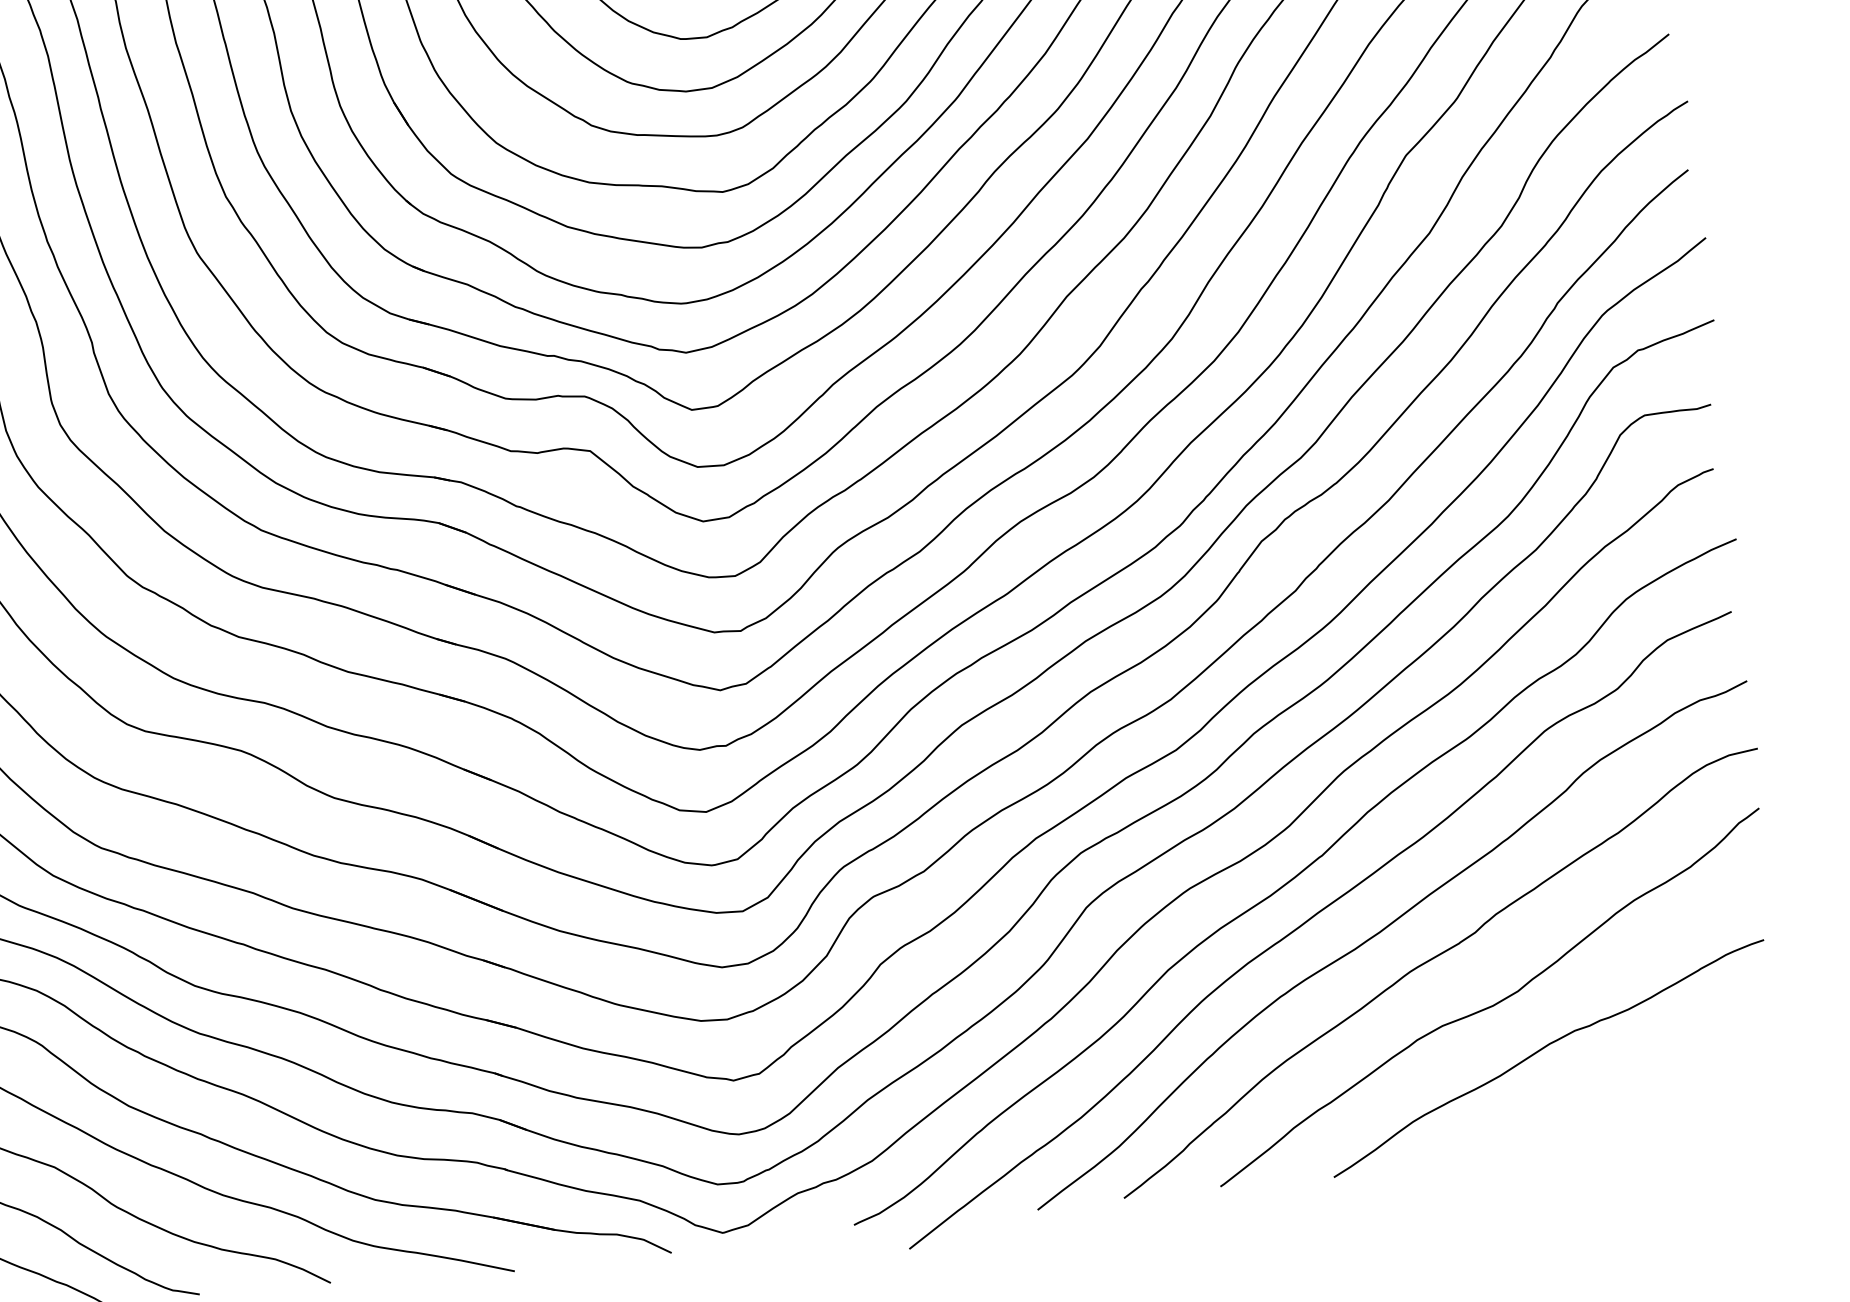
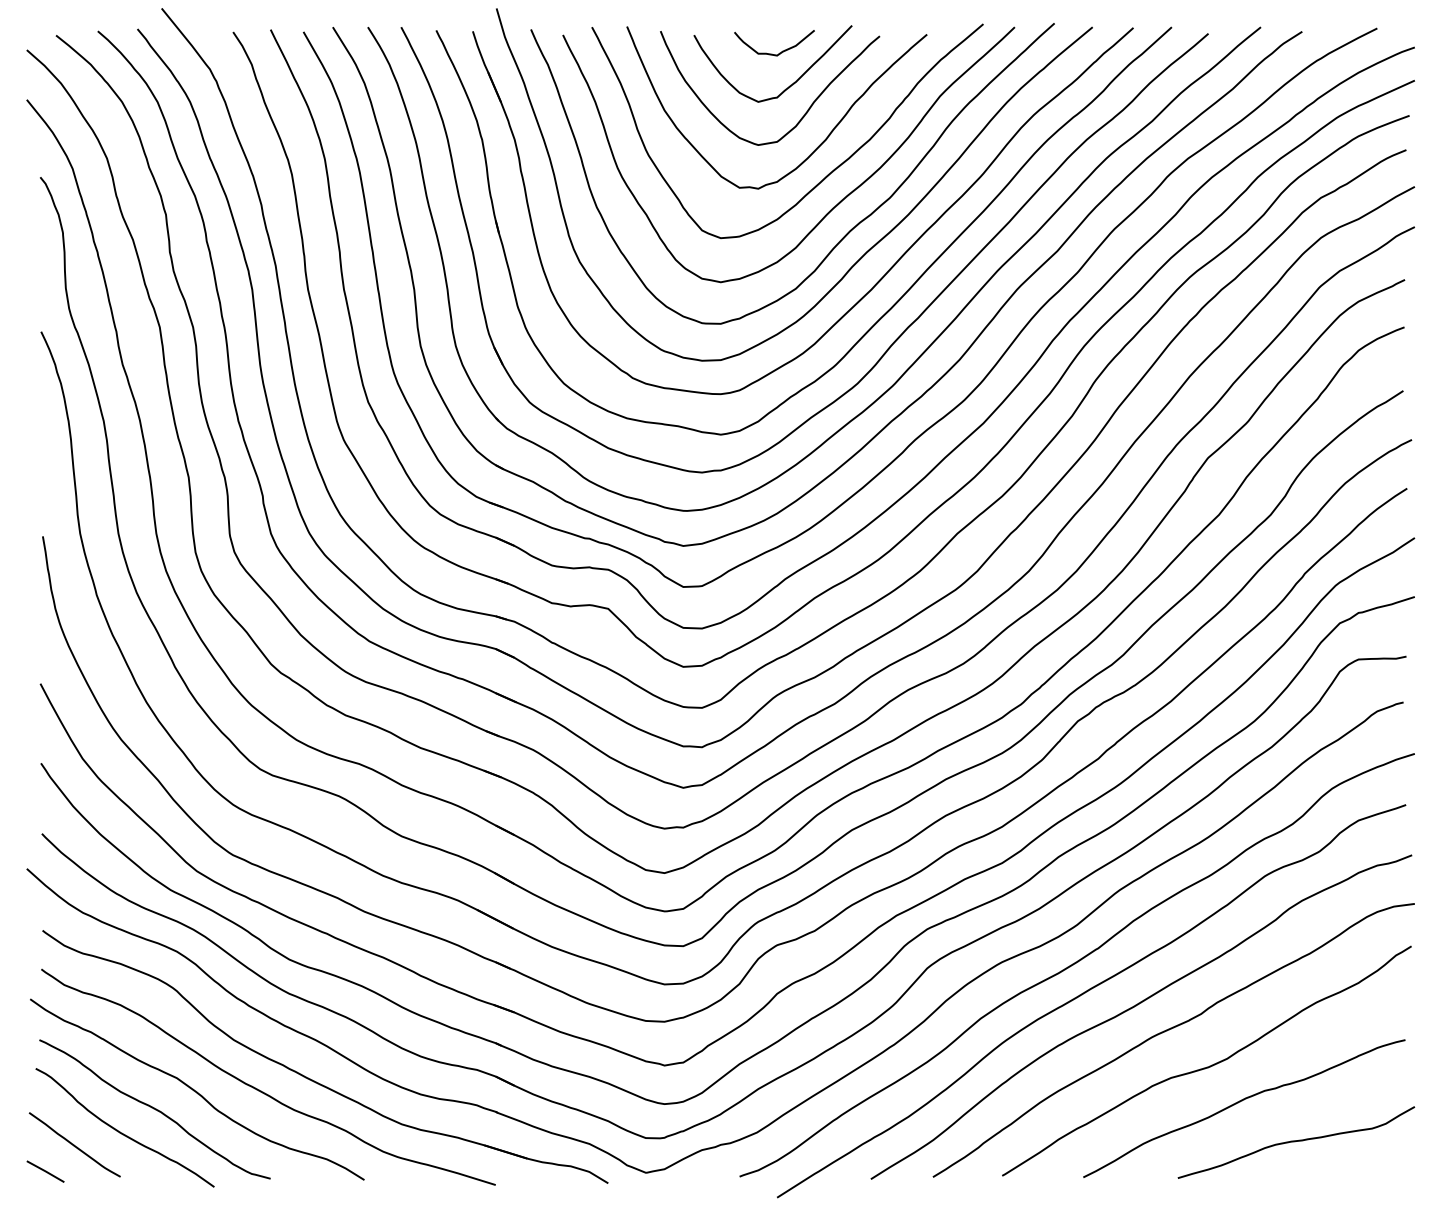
curve: (1626, 1096) -> (1296, 1141), added

